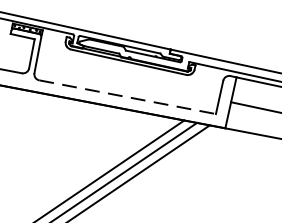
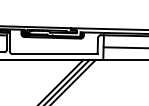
line: (128, 98) -> (55, 54), dashed -> solid

